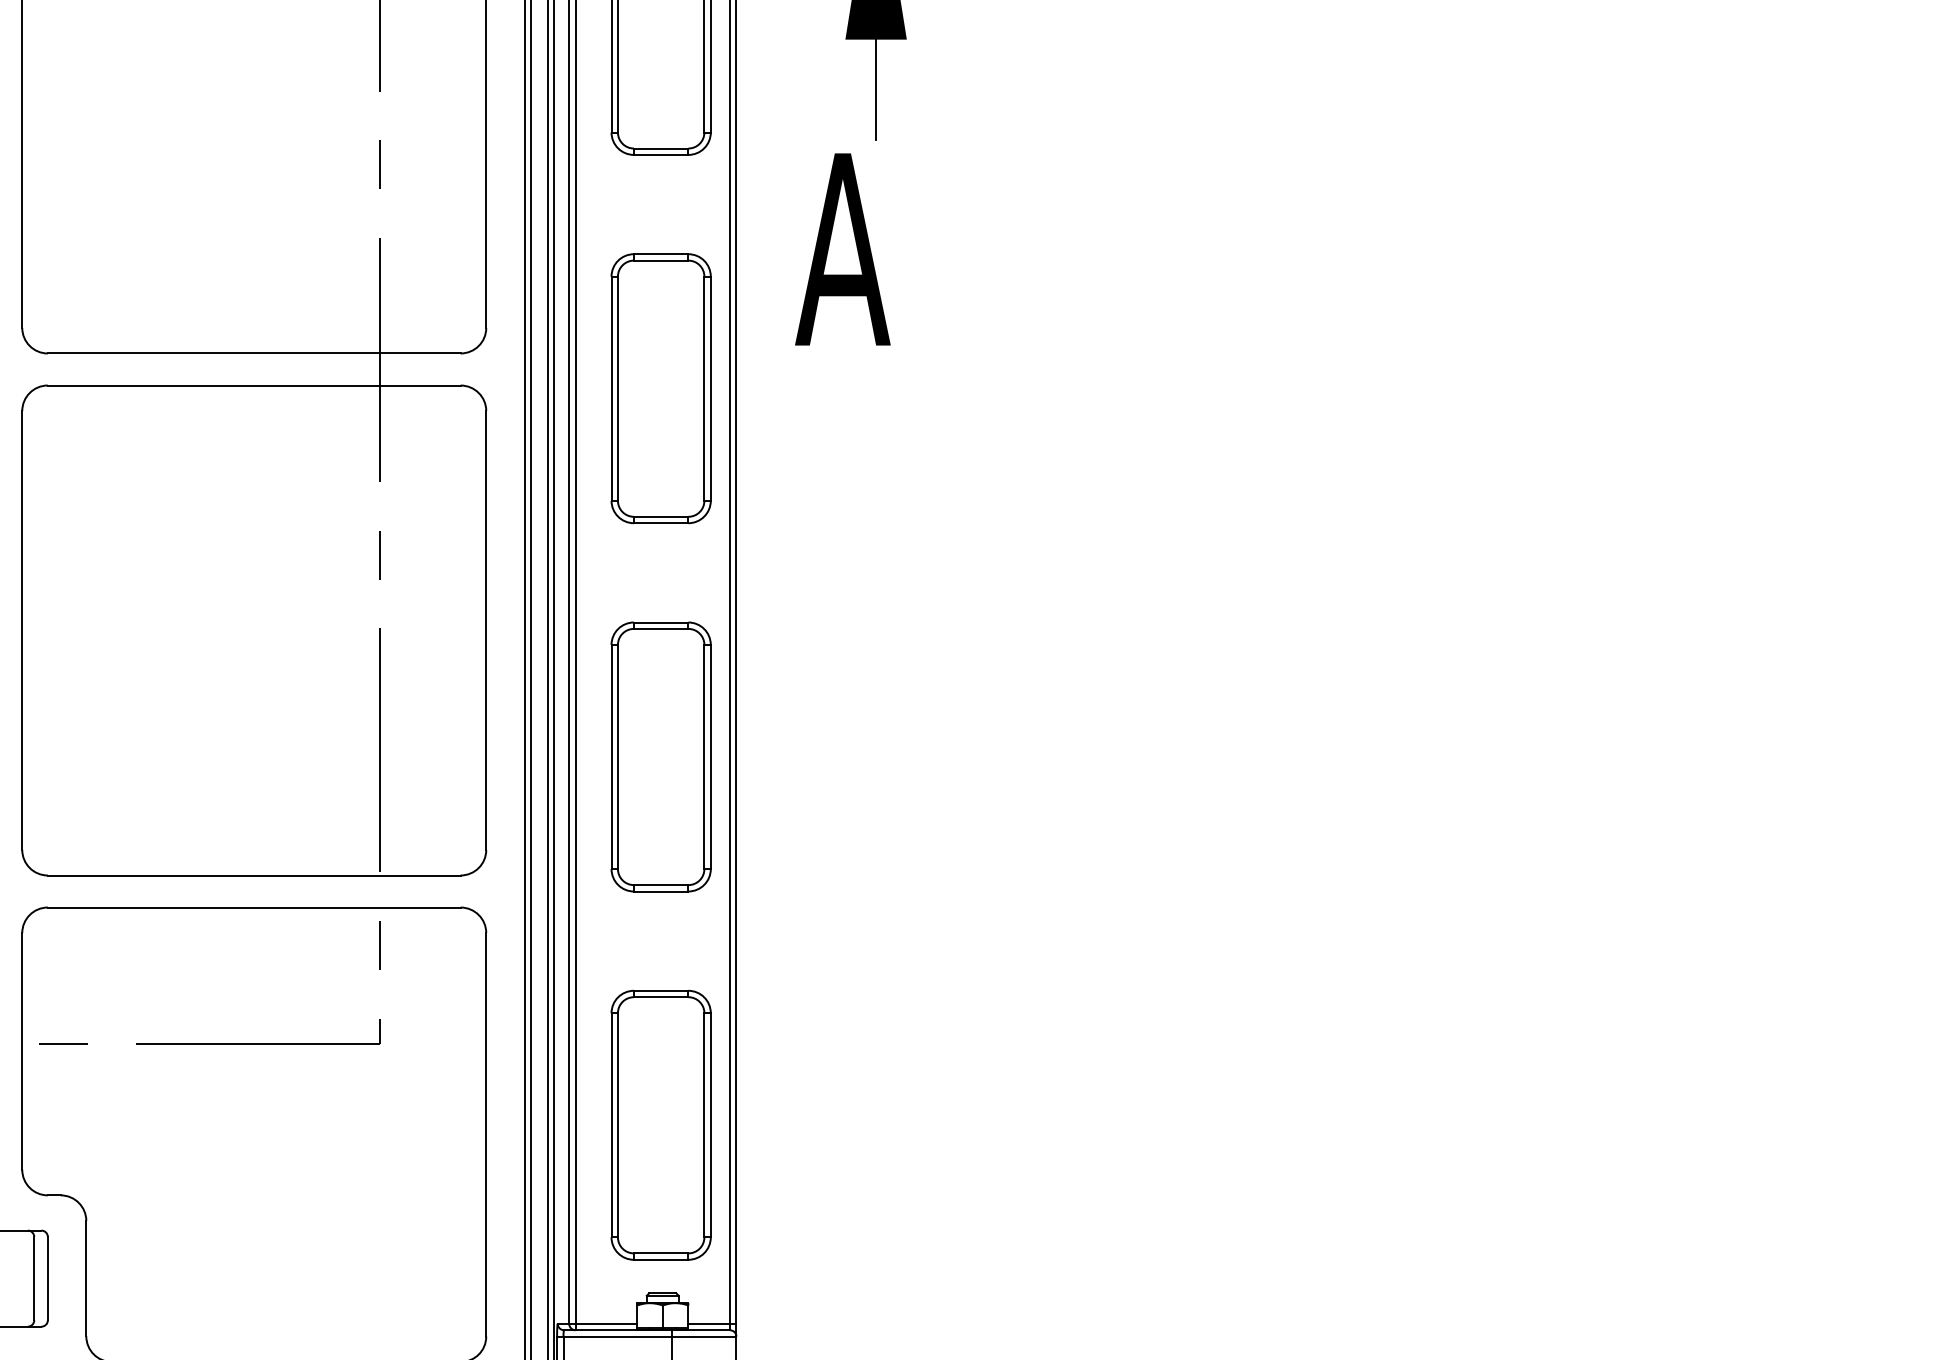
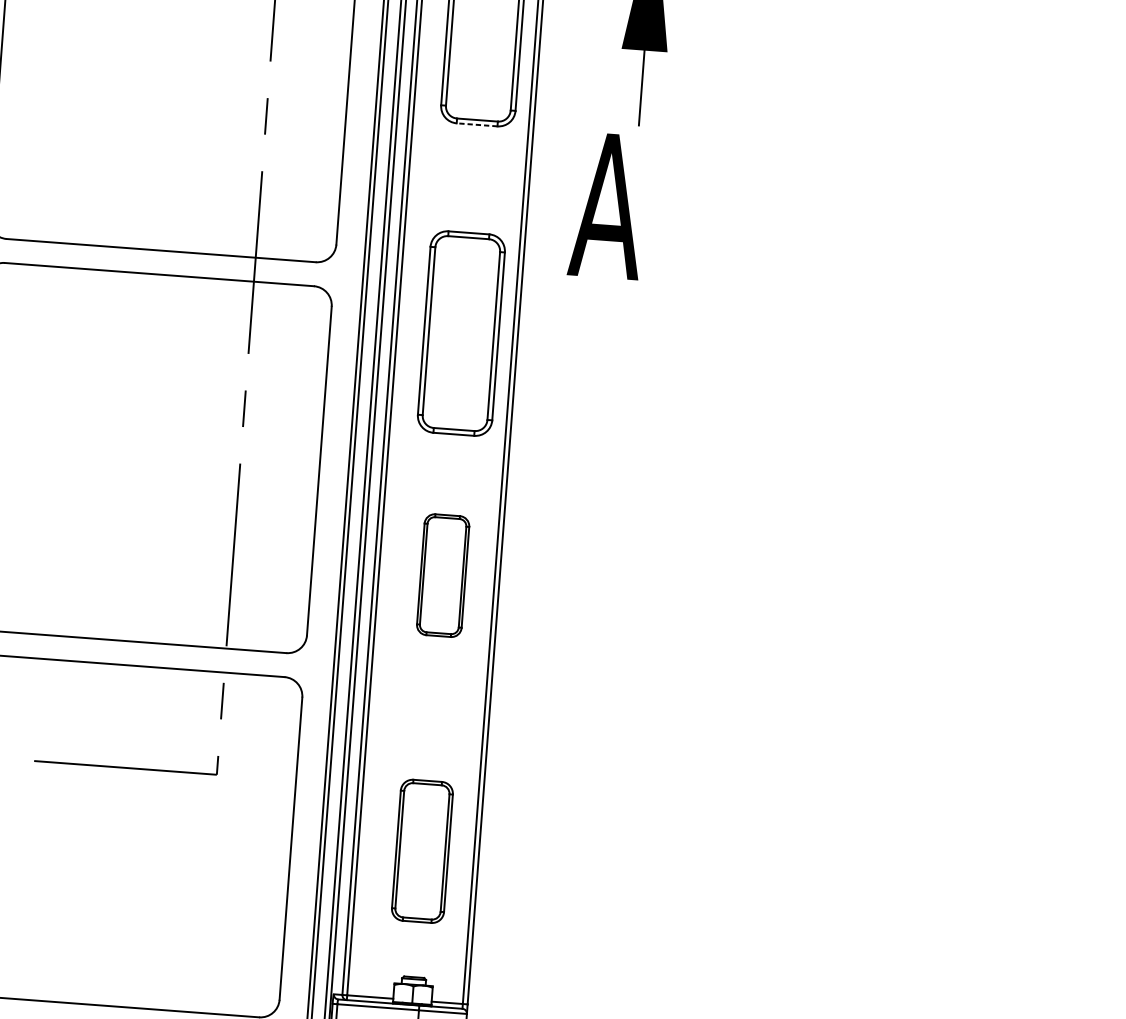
line: (660, 154) -> (476, 124), solid -> dashed
part: (660, 388) -> (460, 333), moved
part: (660, 756) -> (442, 575), size x0.6
part: (660, 1124) -> (422, 850), size x0.7

